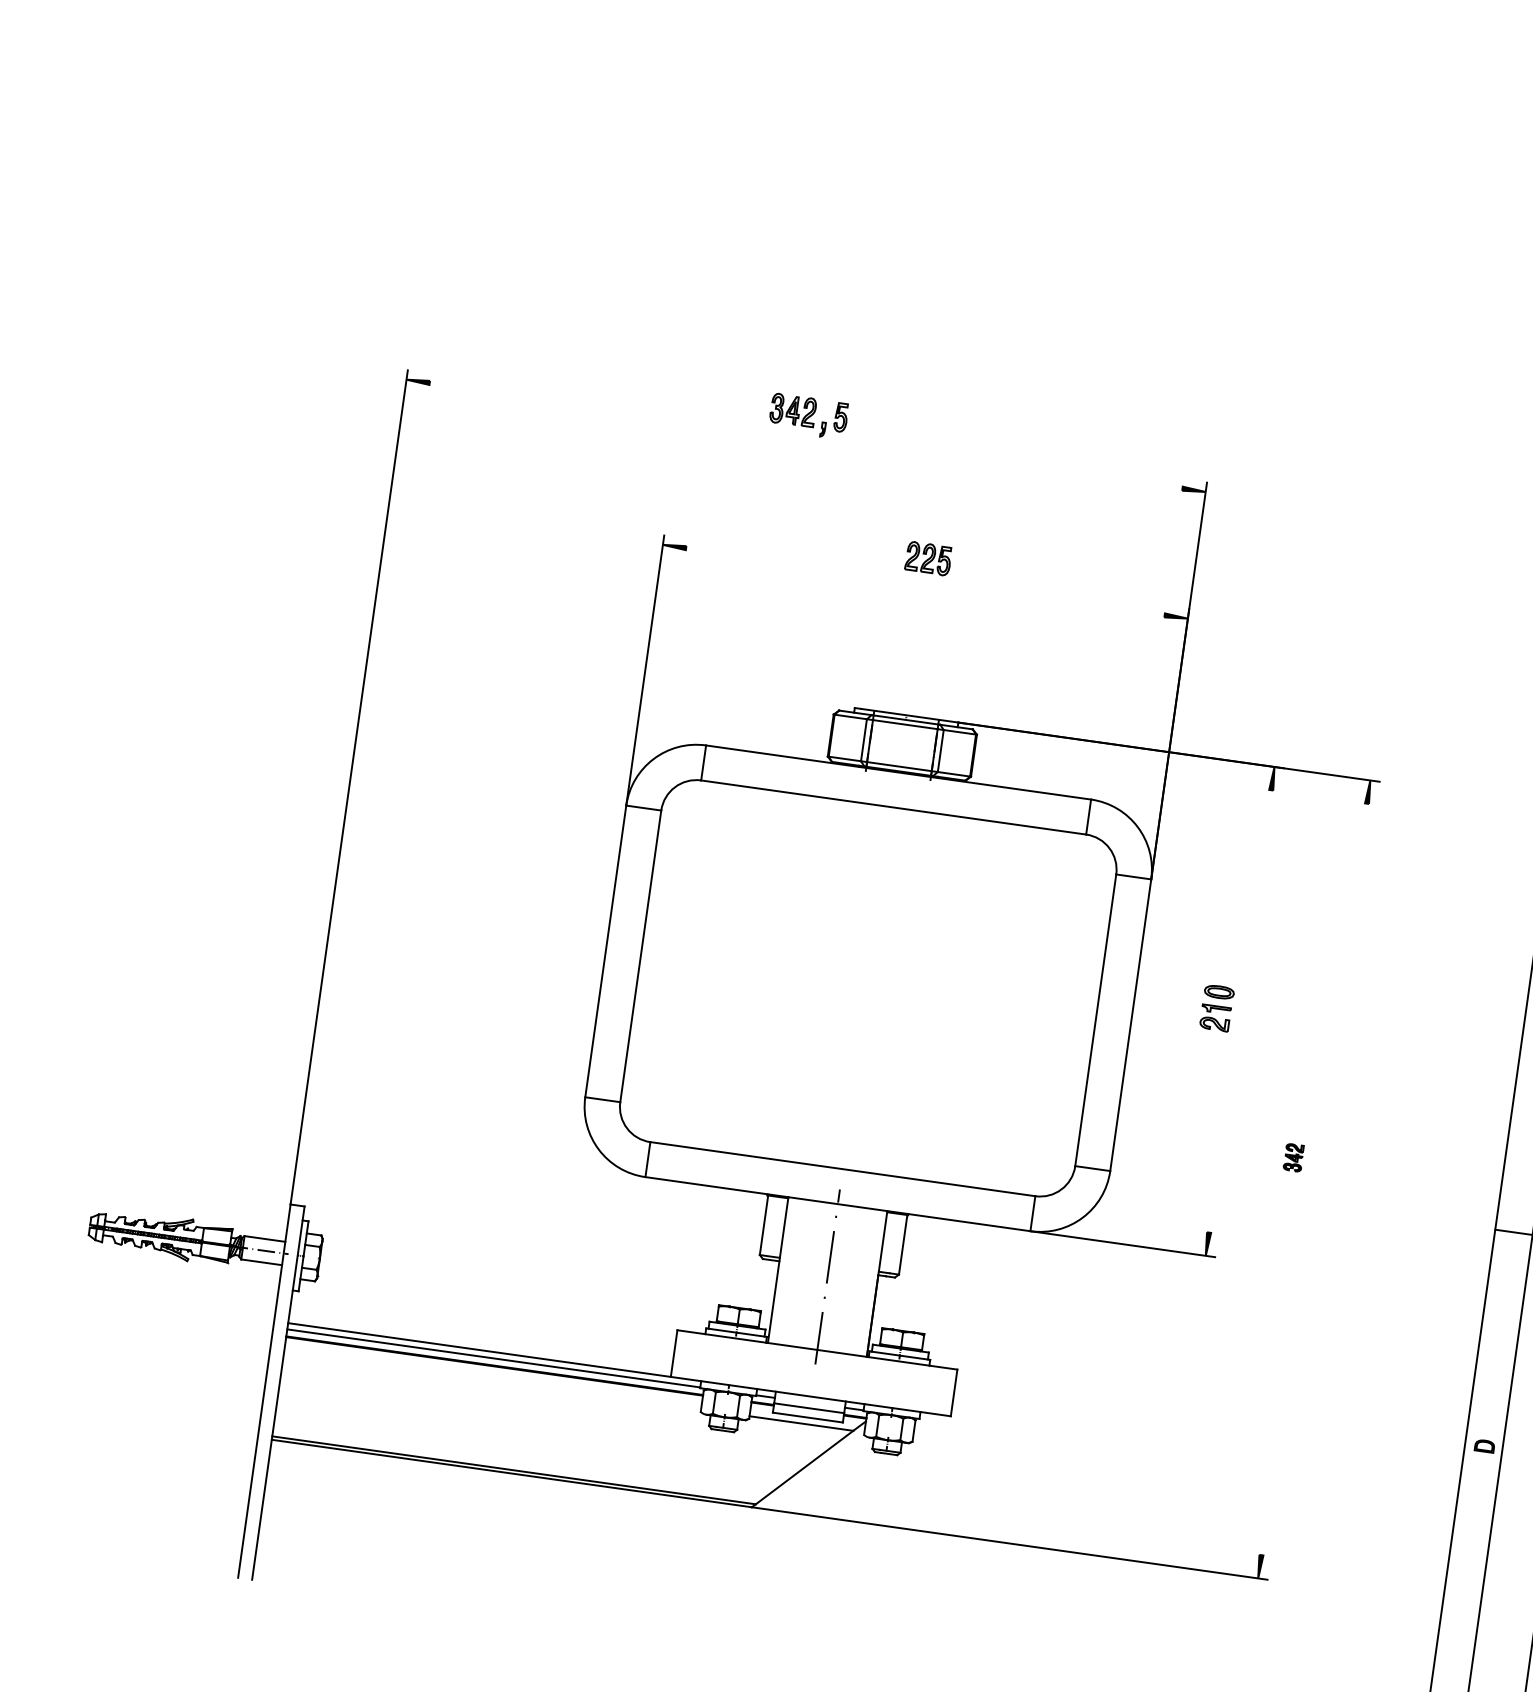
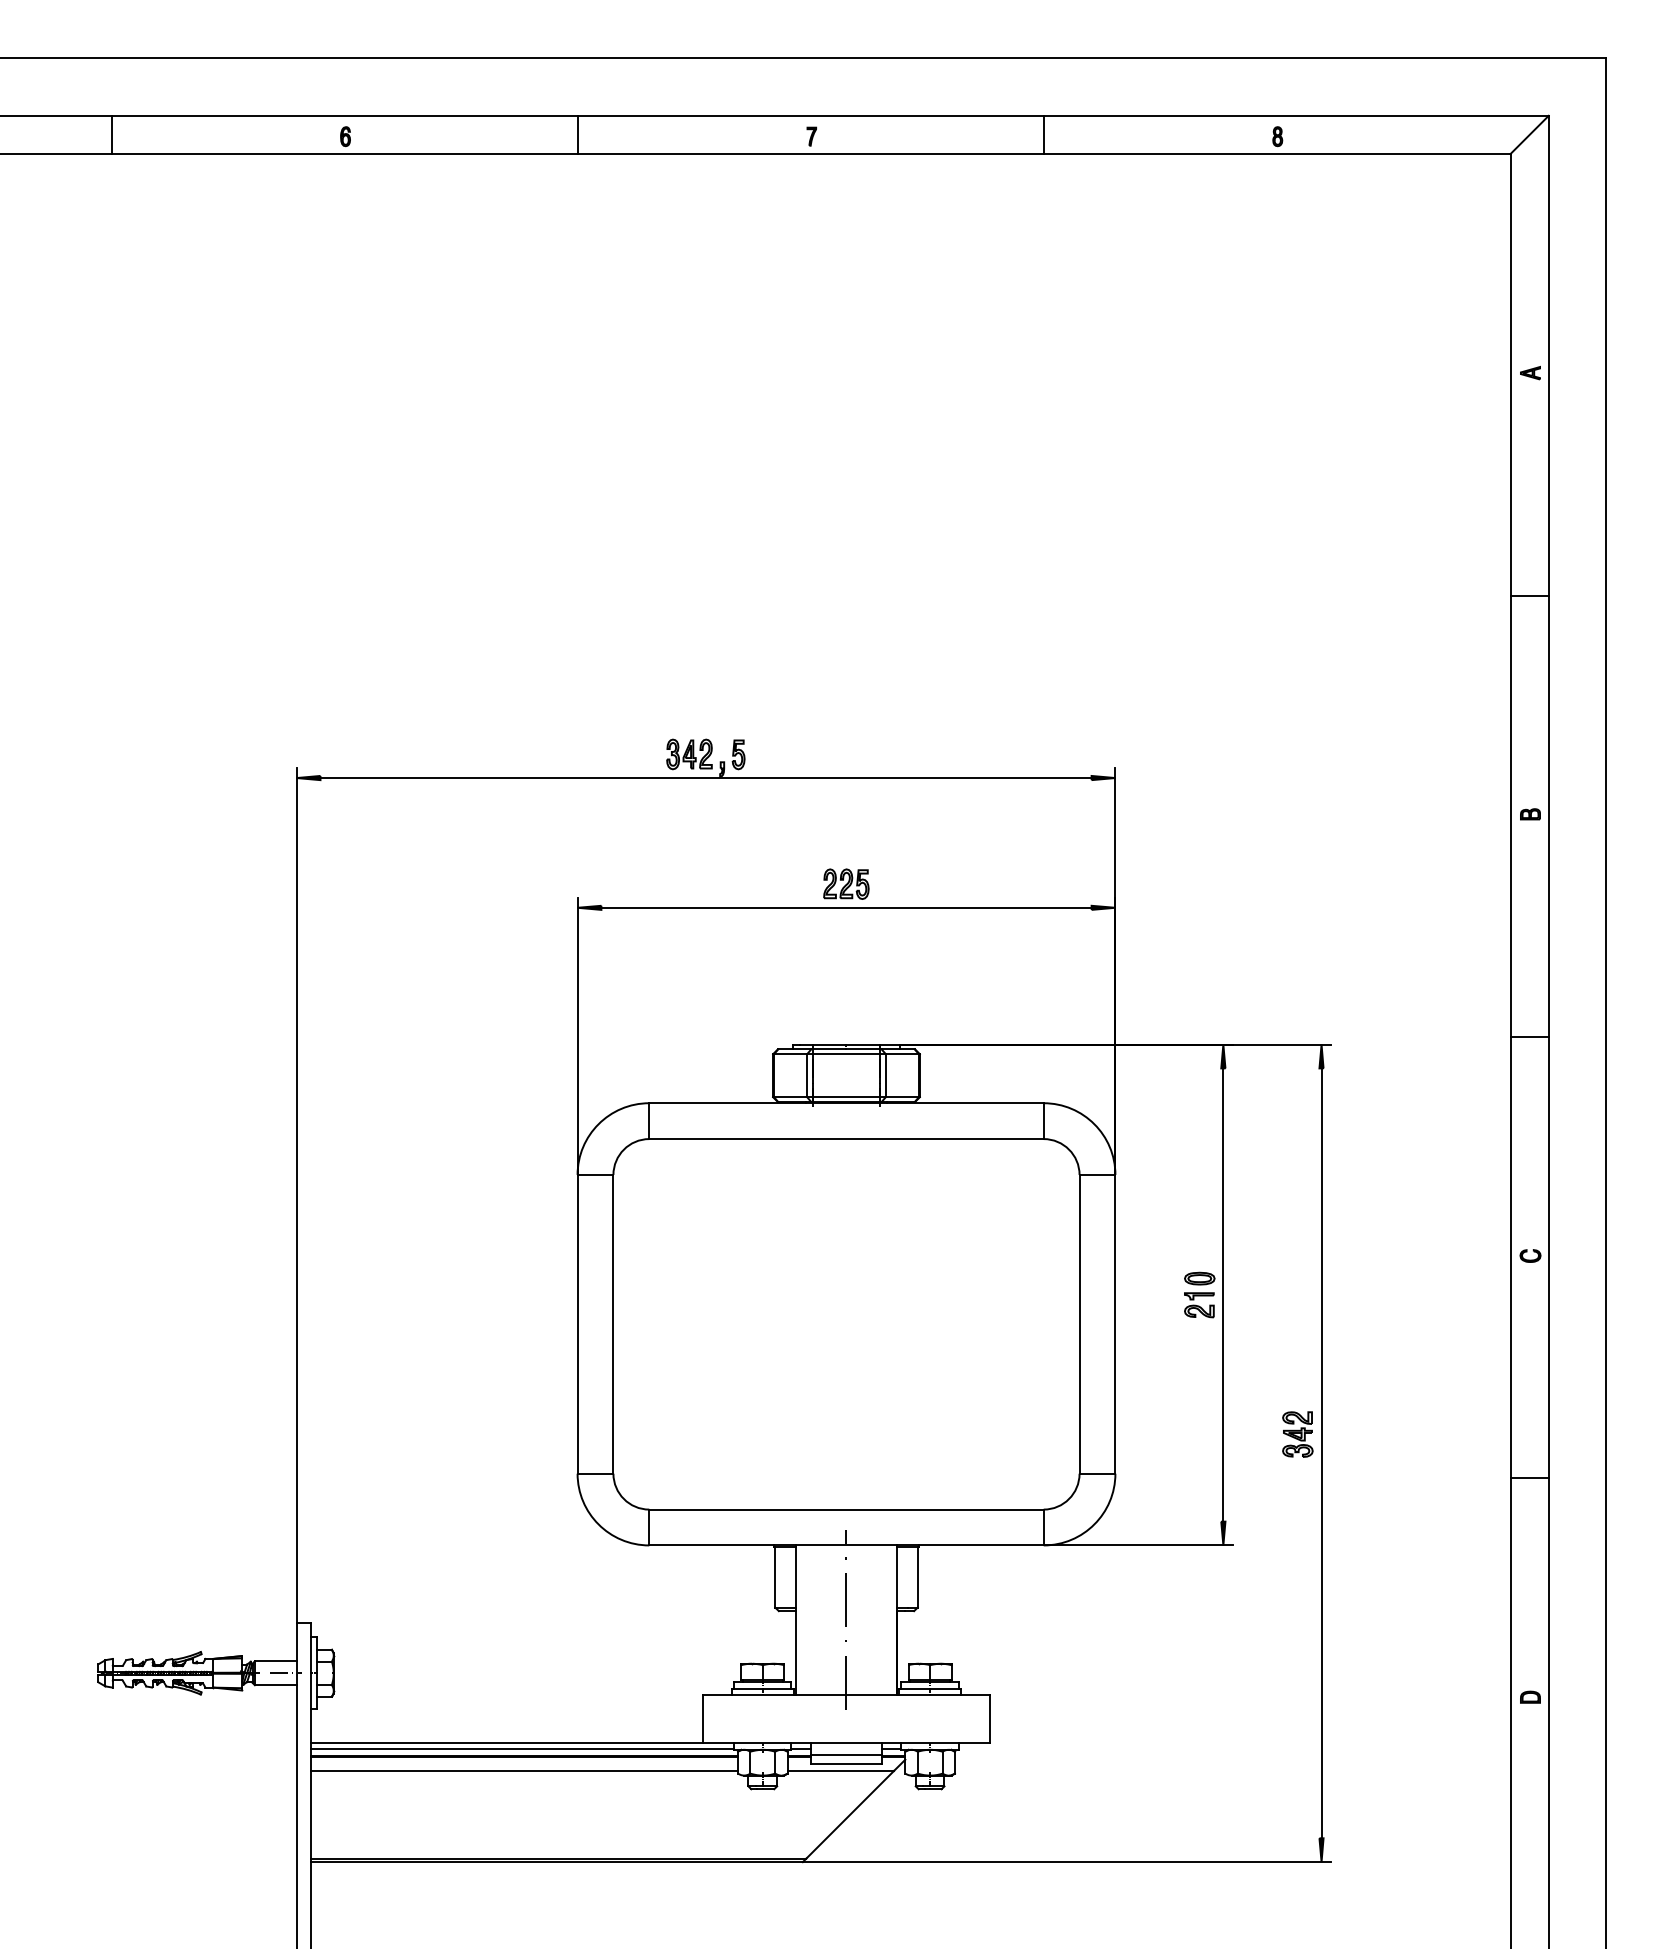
line: (805, 436) -> (705, 778), added
line: (925, 581) -> (846, 907), added
line: (1240, 1010) -> (1223, 1294), added
part: (1293, 1157) -> (1297, 1434), size x1.67
line: (1314, 1179) -> (1321, 1453), added
line: (492, 1379) -> (524, 1770), added

